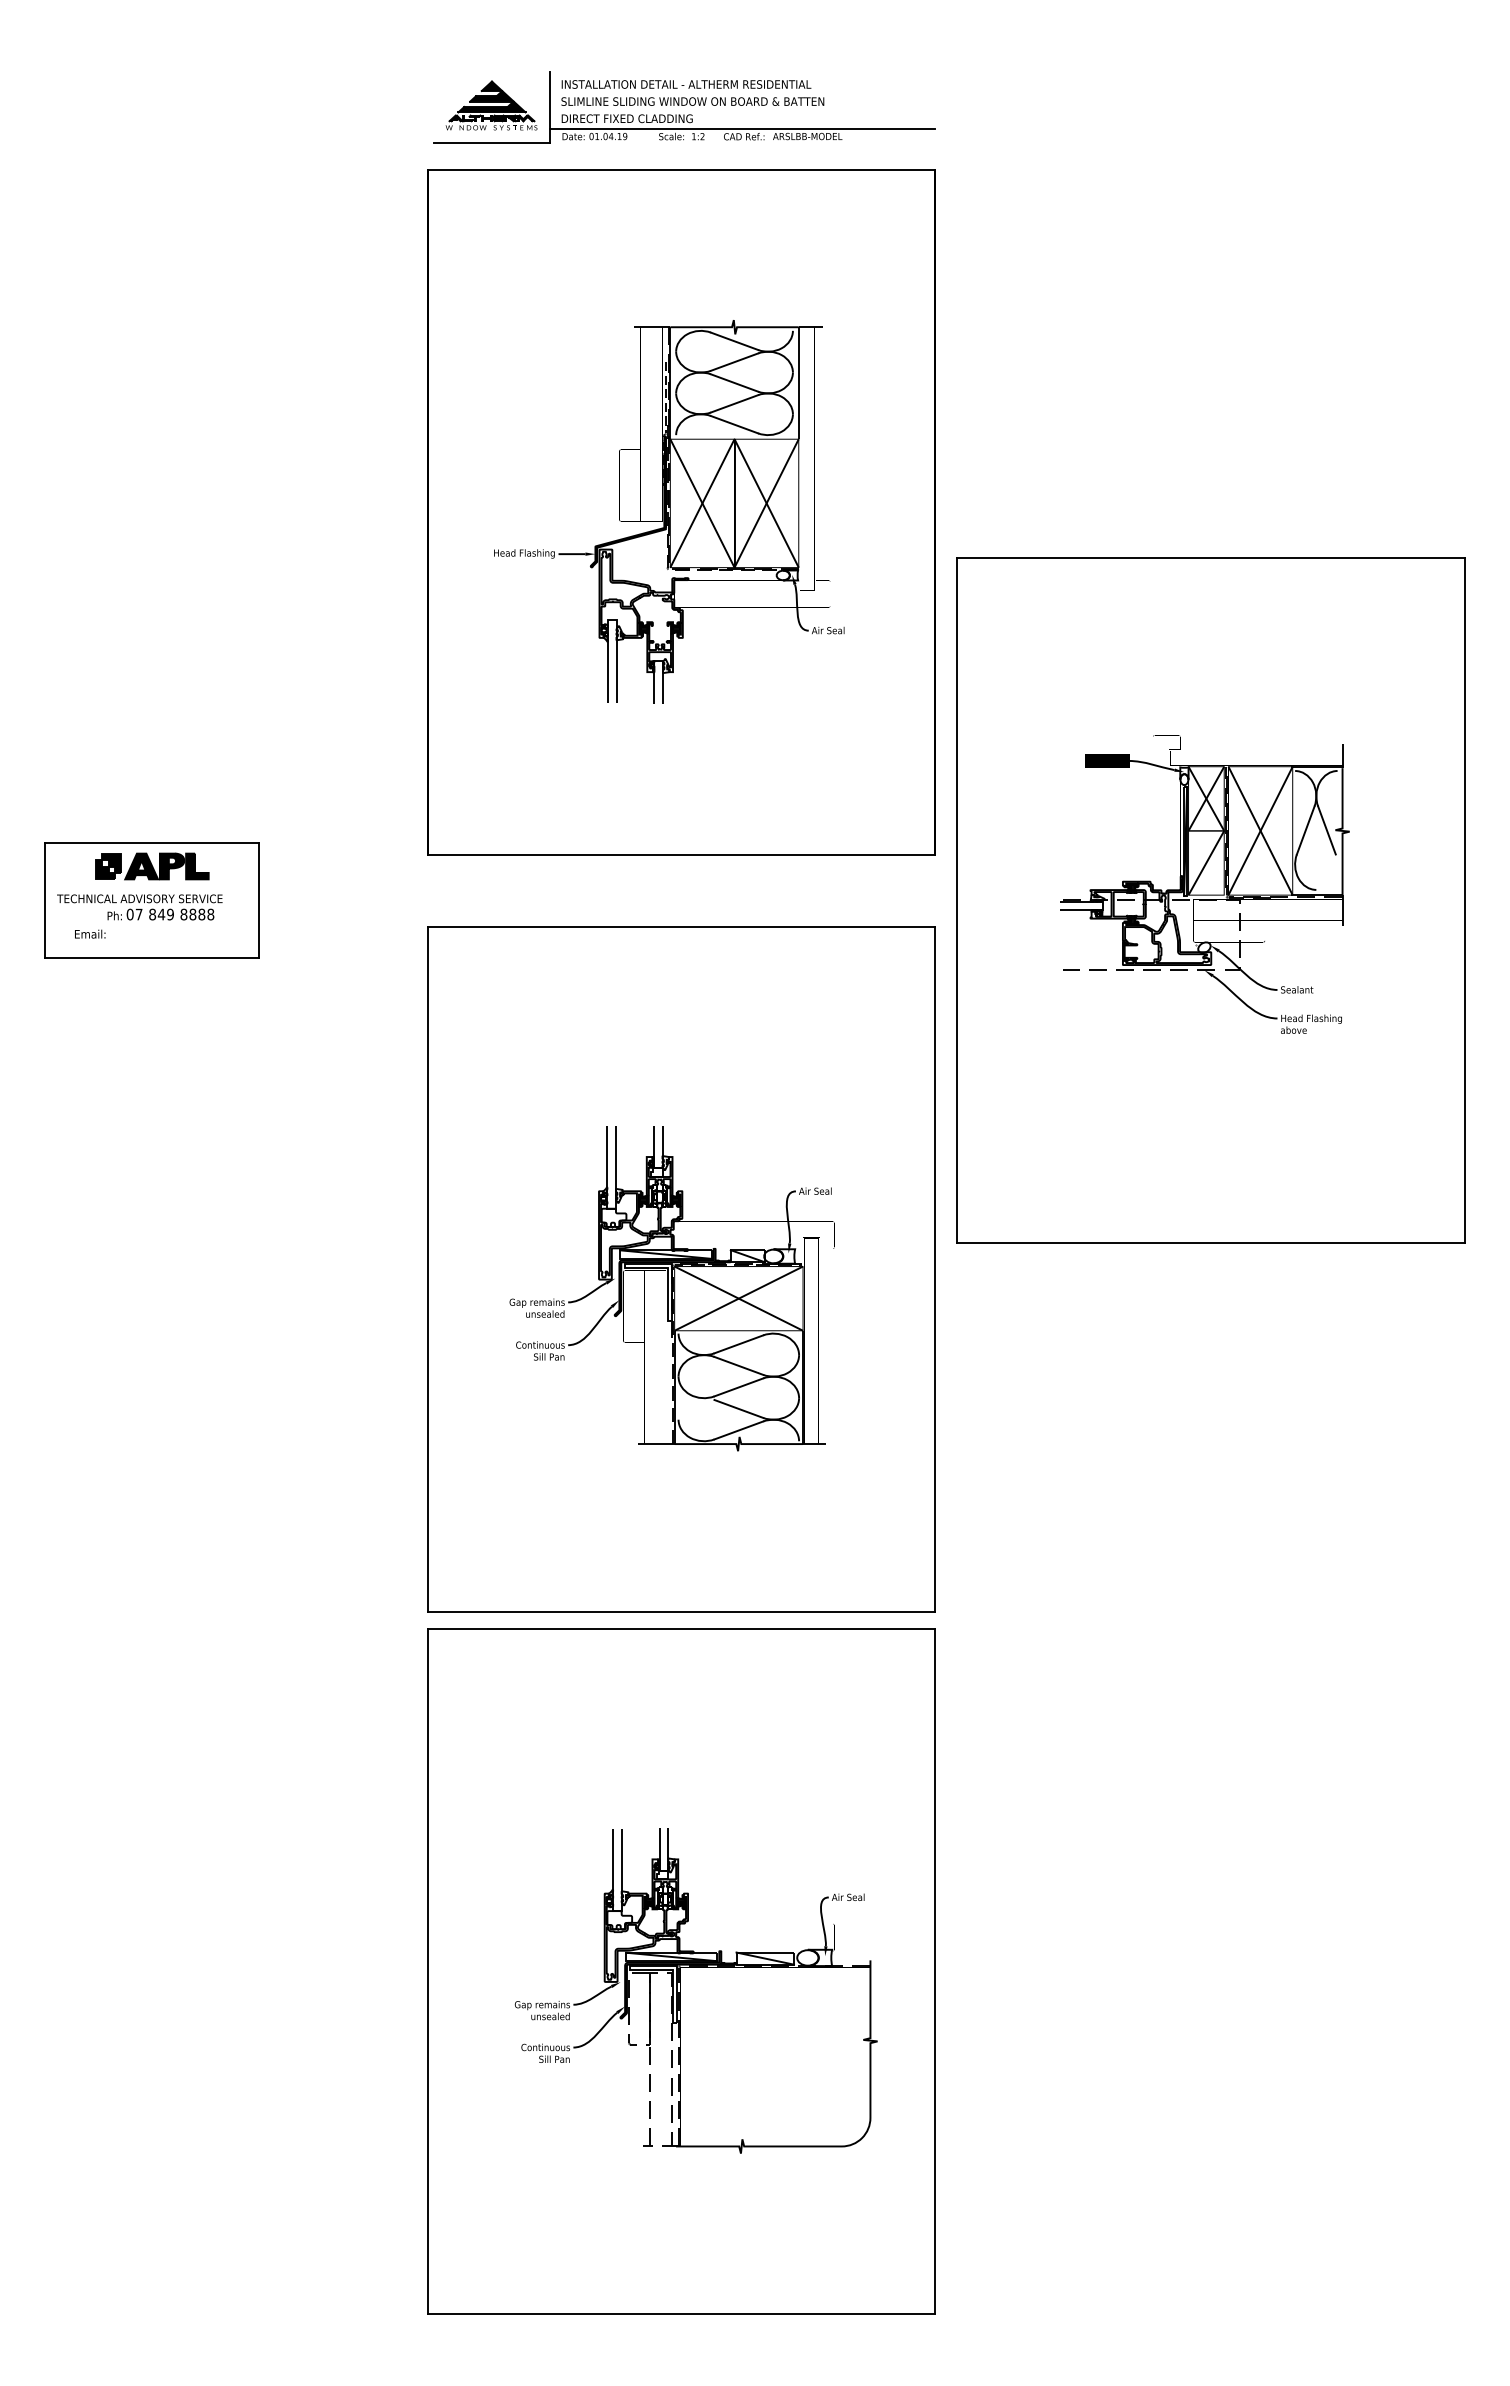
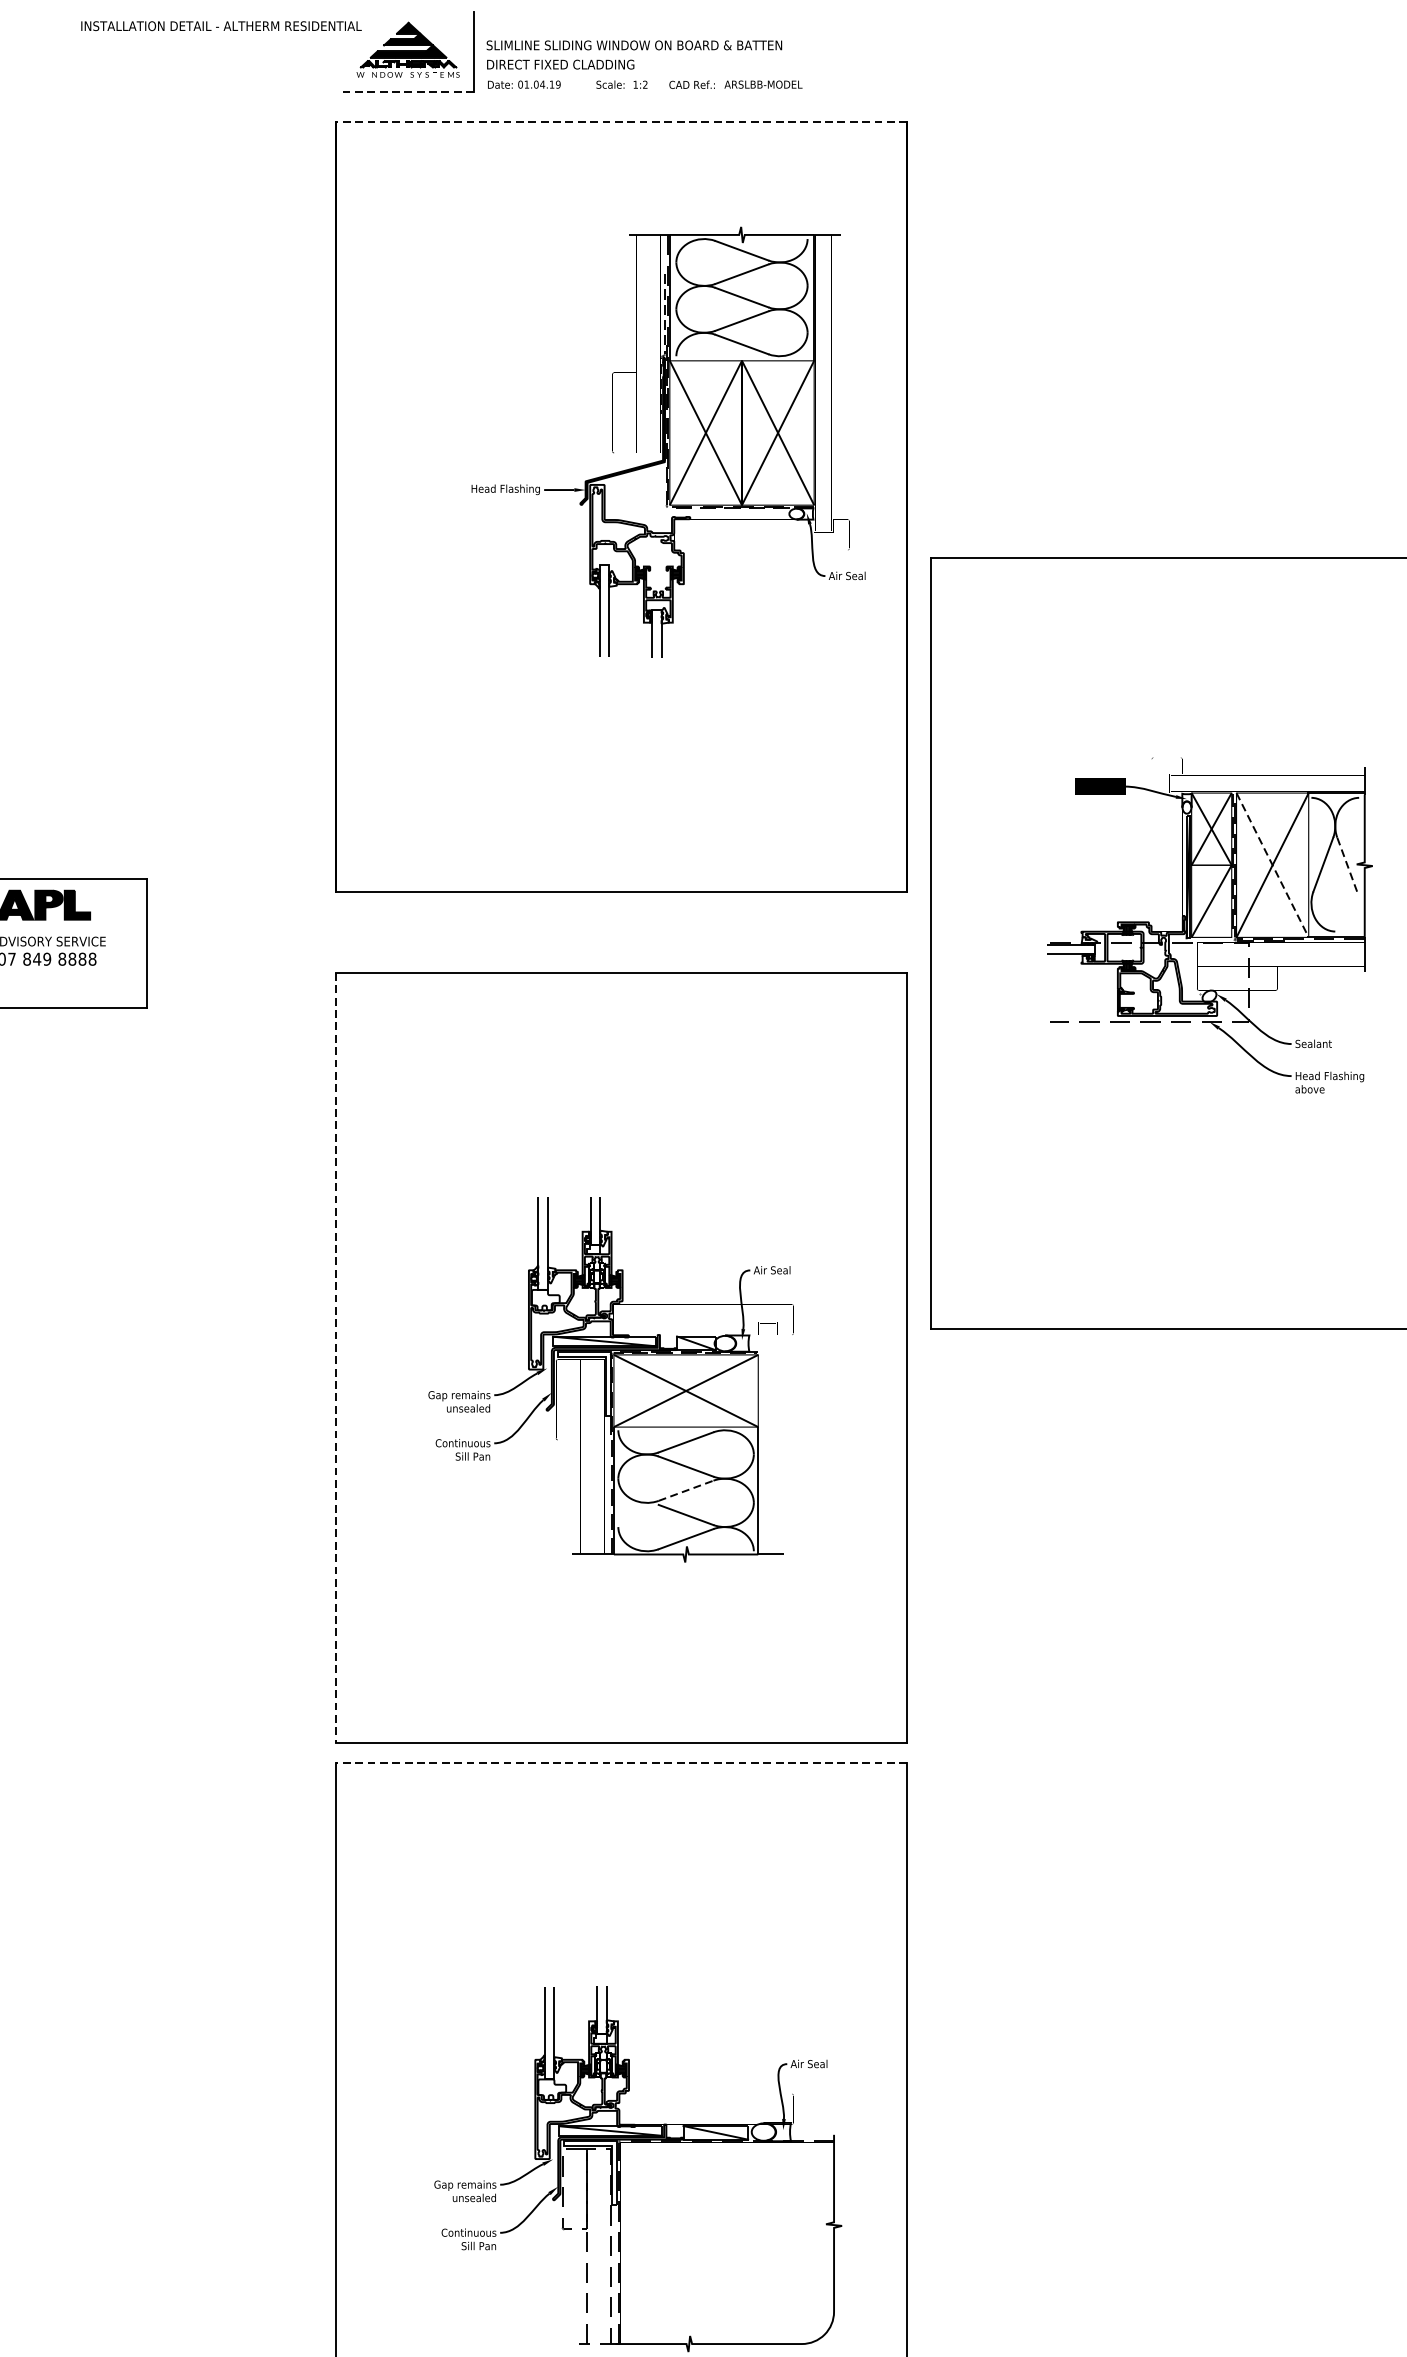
text: (686, 84) -> (221, 26), moved
line: (742, 128) -> (690, 75), removed
line: (491, 142) -> (408, 91), solid -> dashed
line: (681, 169) -> (621, 121), solid -> dashed
part: (669, 511) -> (668, 442), moved
line: (1260, 830) -> (1272, 864), solid -> dashed
line: (1326, 830) -> (1346, 864), solid -> dashed
line: (427, 1269) -> (336, 1358), solid -> dashed
line: (738, 1387) -> (685, 1490), solid -> dashed
line: (681, 1629) -> (621, 1762), solid -> dashed

